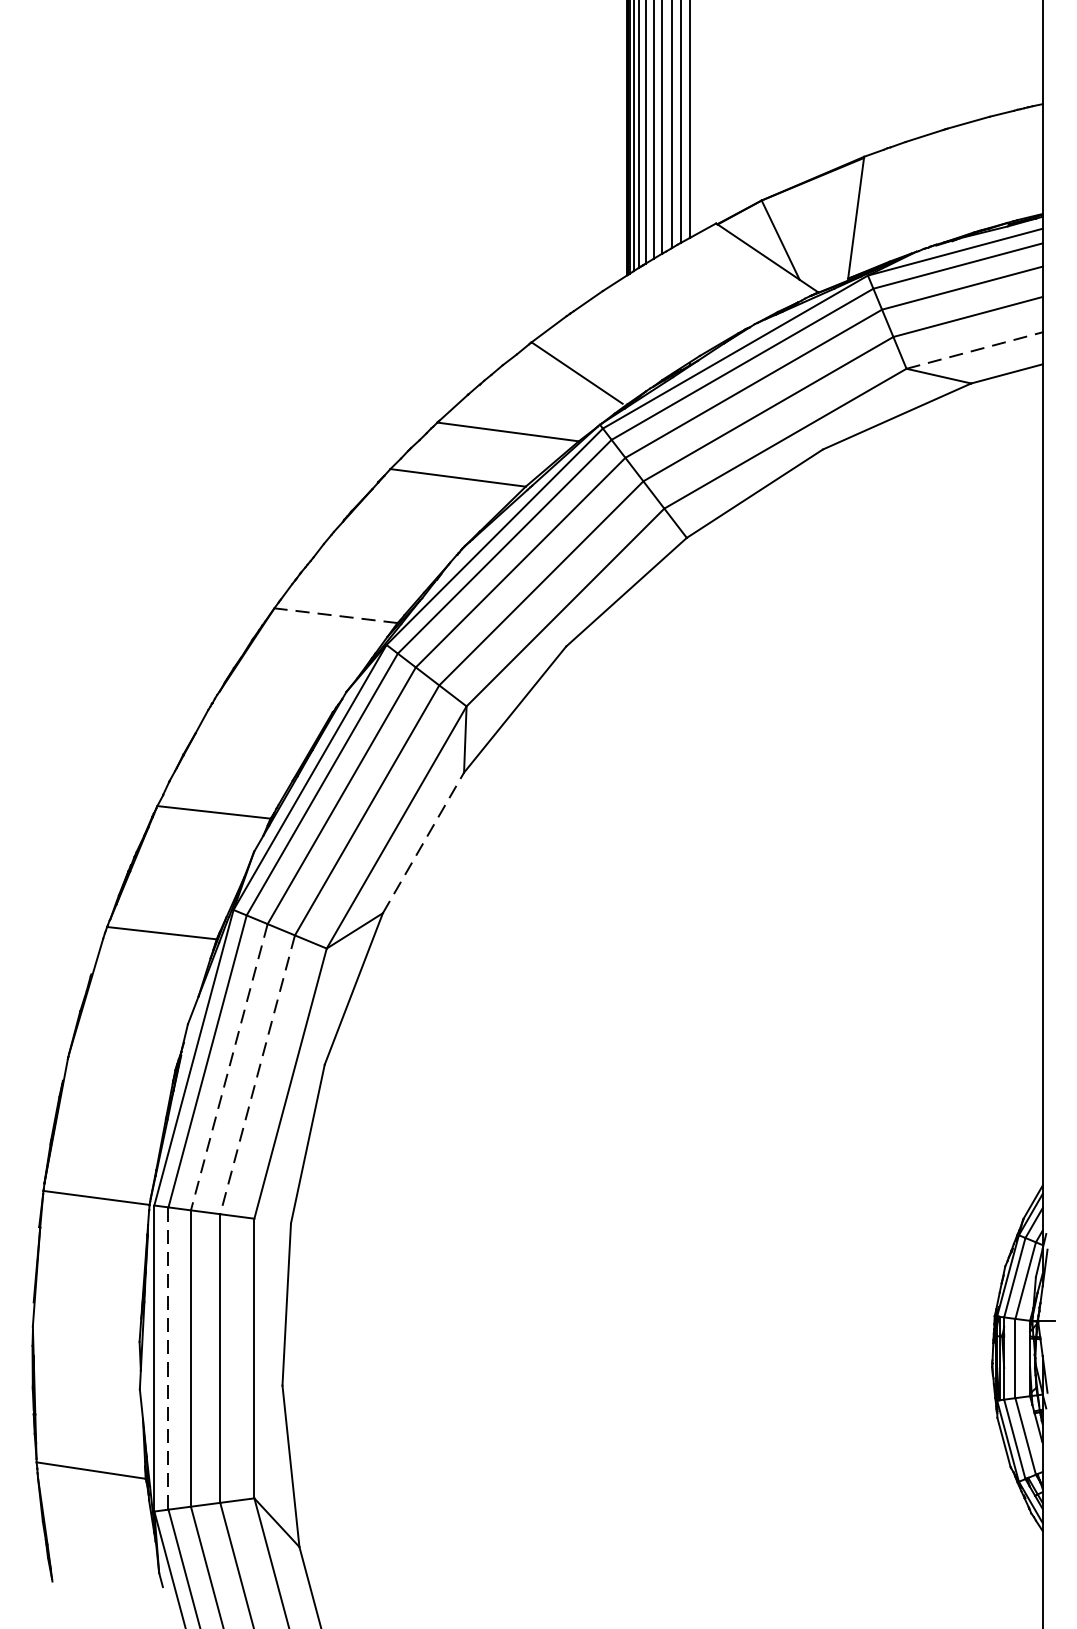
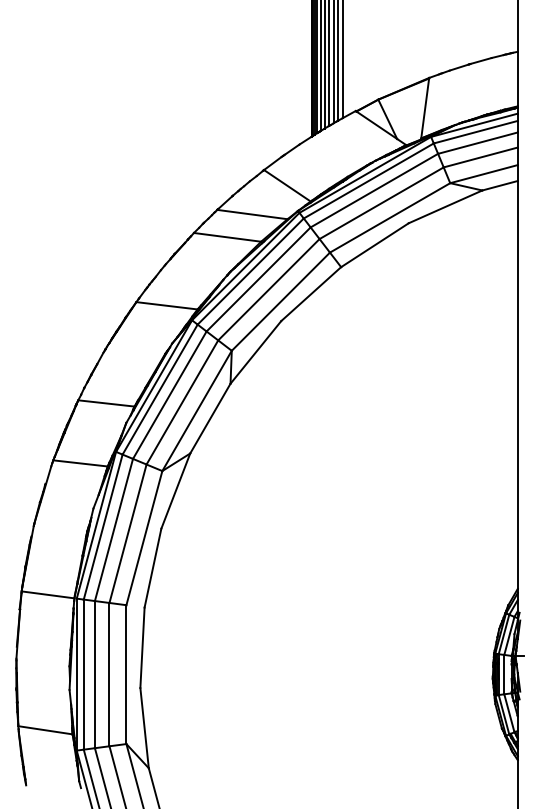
line: (975, 351) -> (484, 174), dashed -> solid
line: (335, 615) -> (166, 305), dashed -> solid
line: (423, 842) -> (210, 418), dashed -> solid
line: (228, 1066) -> (113, 529), dashed -> solid
line: (258, 1074) -> (128, 533), dashed -> solid
line: (167, 1360) -> (83, 675), dashed -> solid

